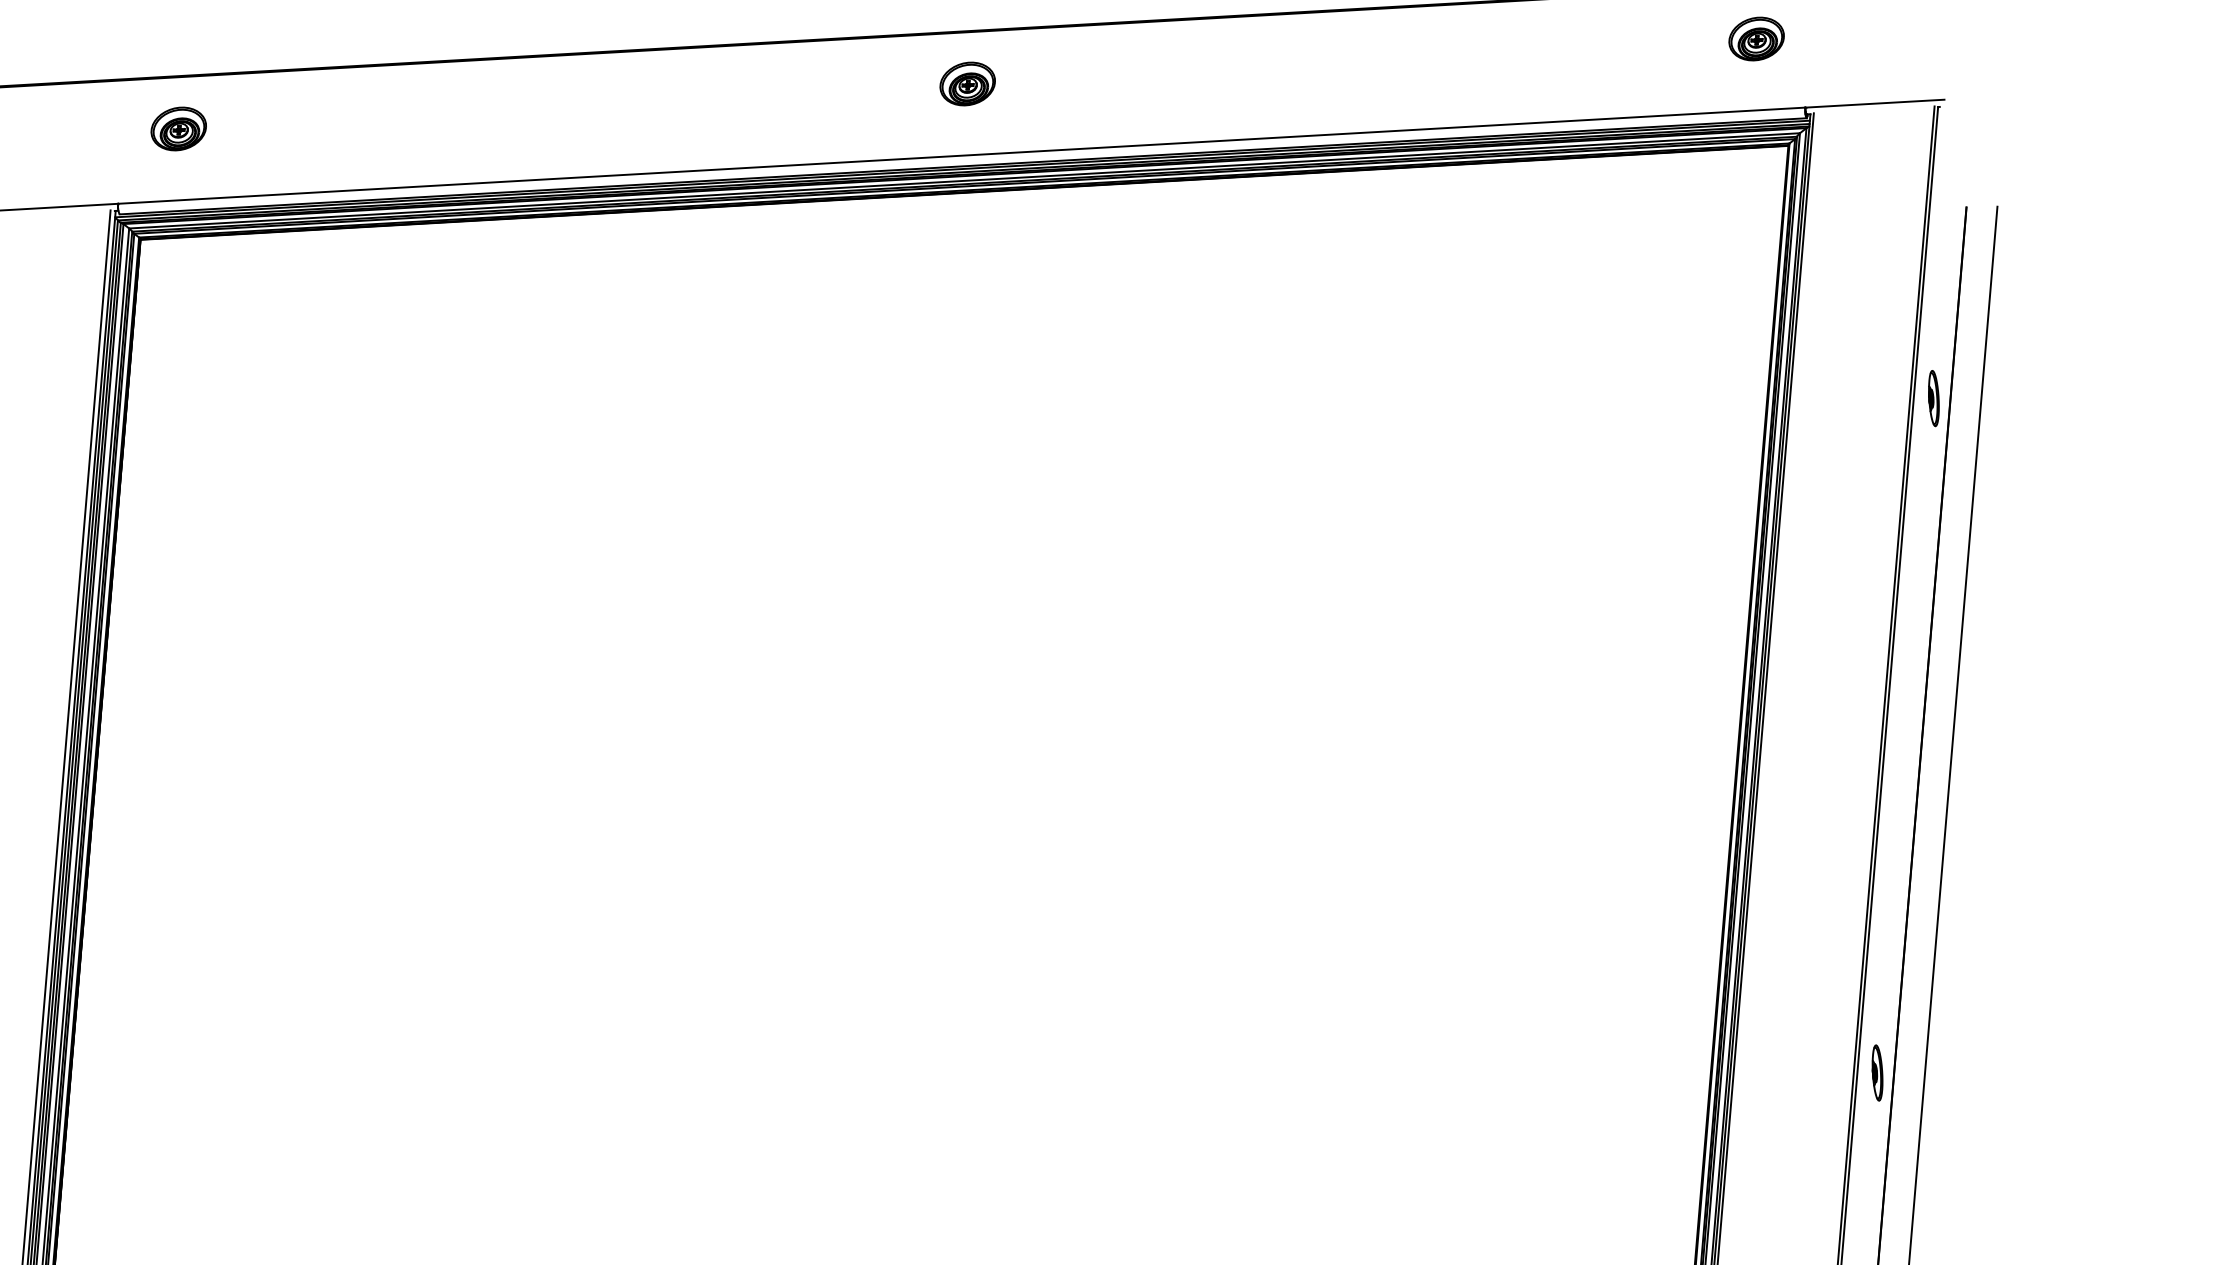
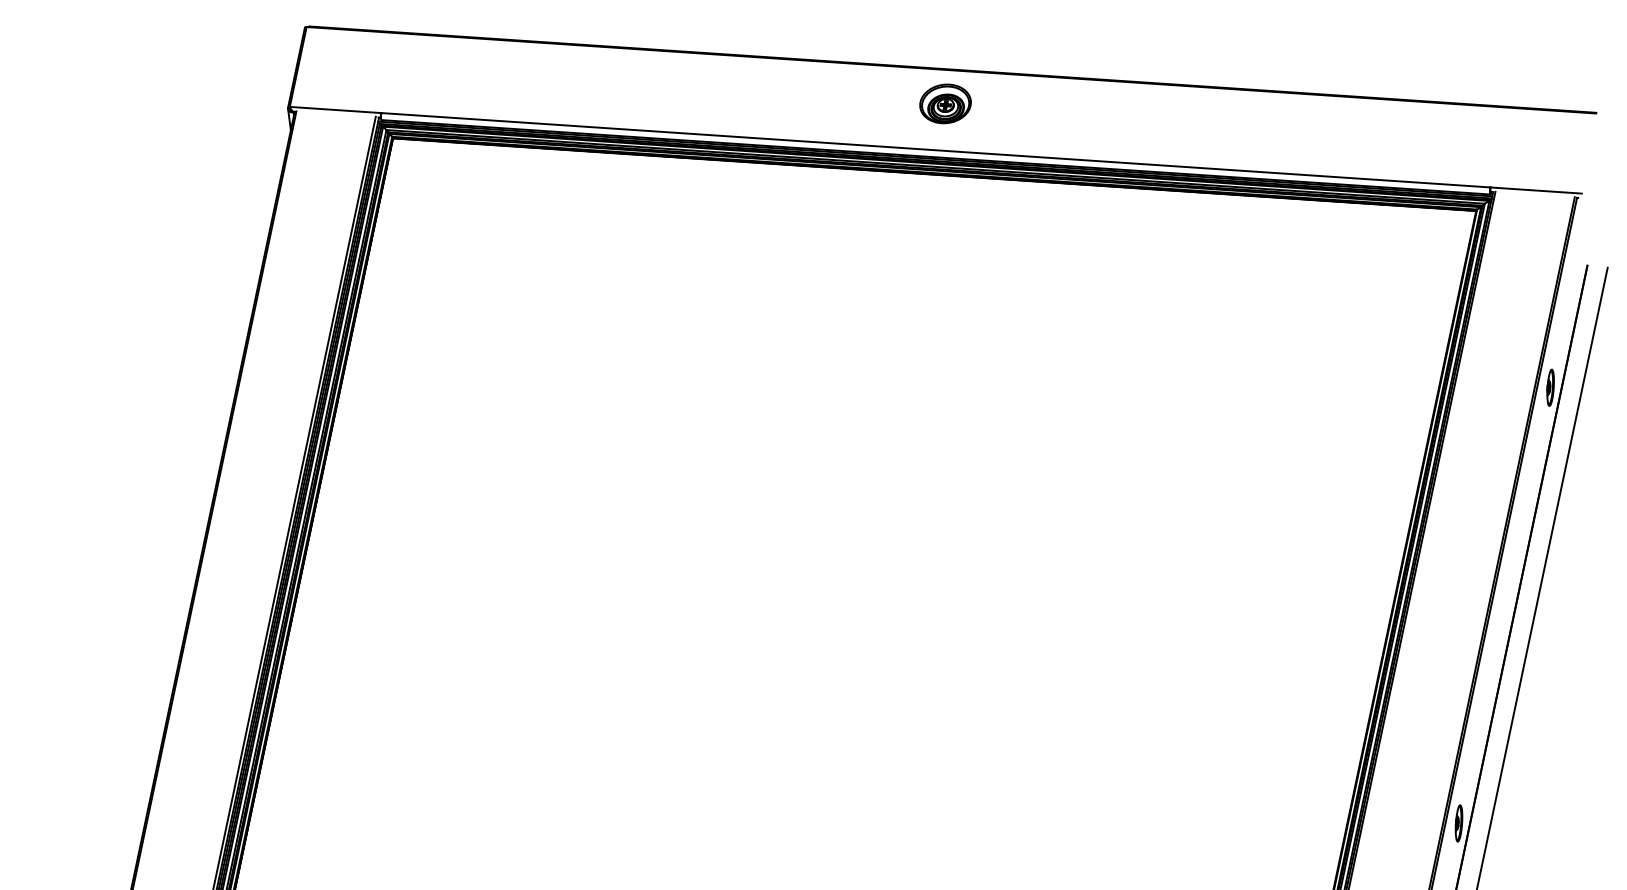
part: (1757, 38) -> (1464, 138), removed
part: (967, 83) -> (945, 103), size x1.4
part: (177, 128) -> (426, 68), removed

